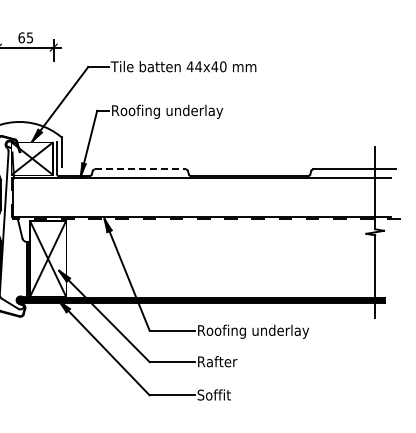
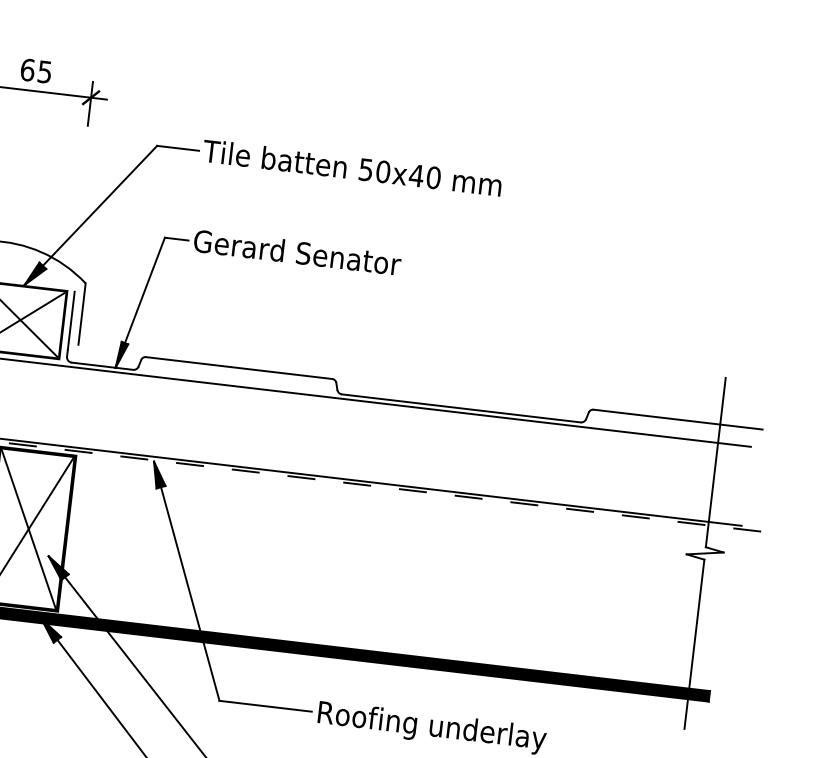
text: (194, 66) -> (374, 170), 44x40 -> 50x40
text: (167, 111) -> (308, 255), Roofing underlay -> Gerard Senator
line: (140, 169) -> (239, 368), dashed -> solid

